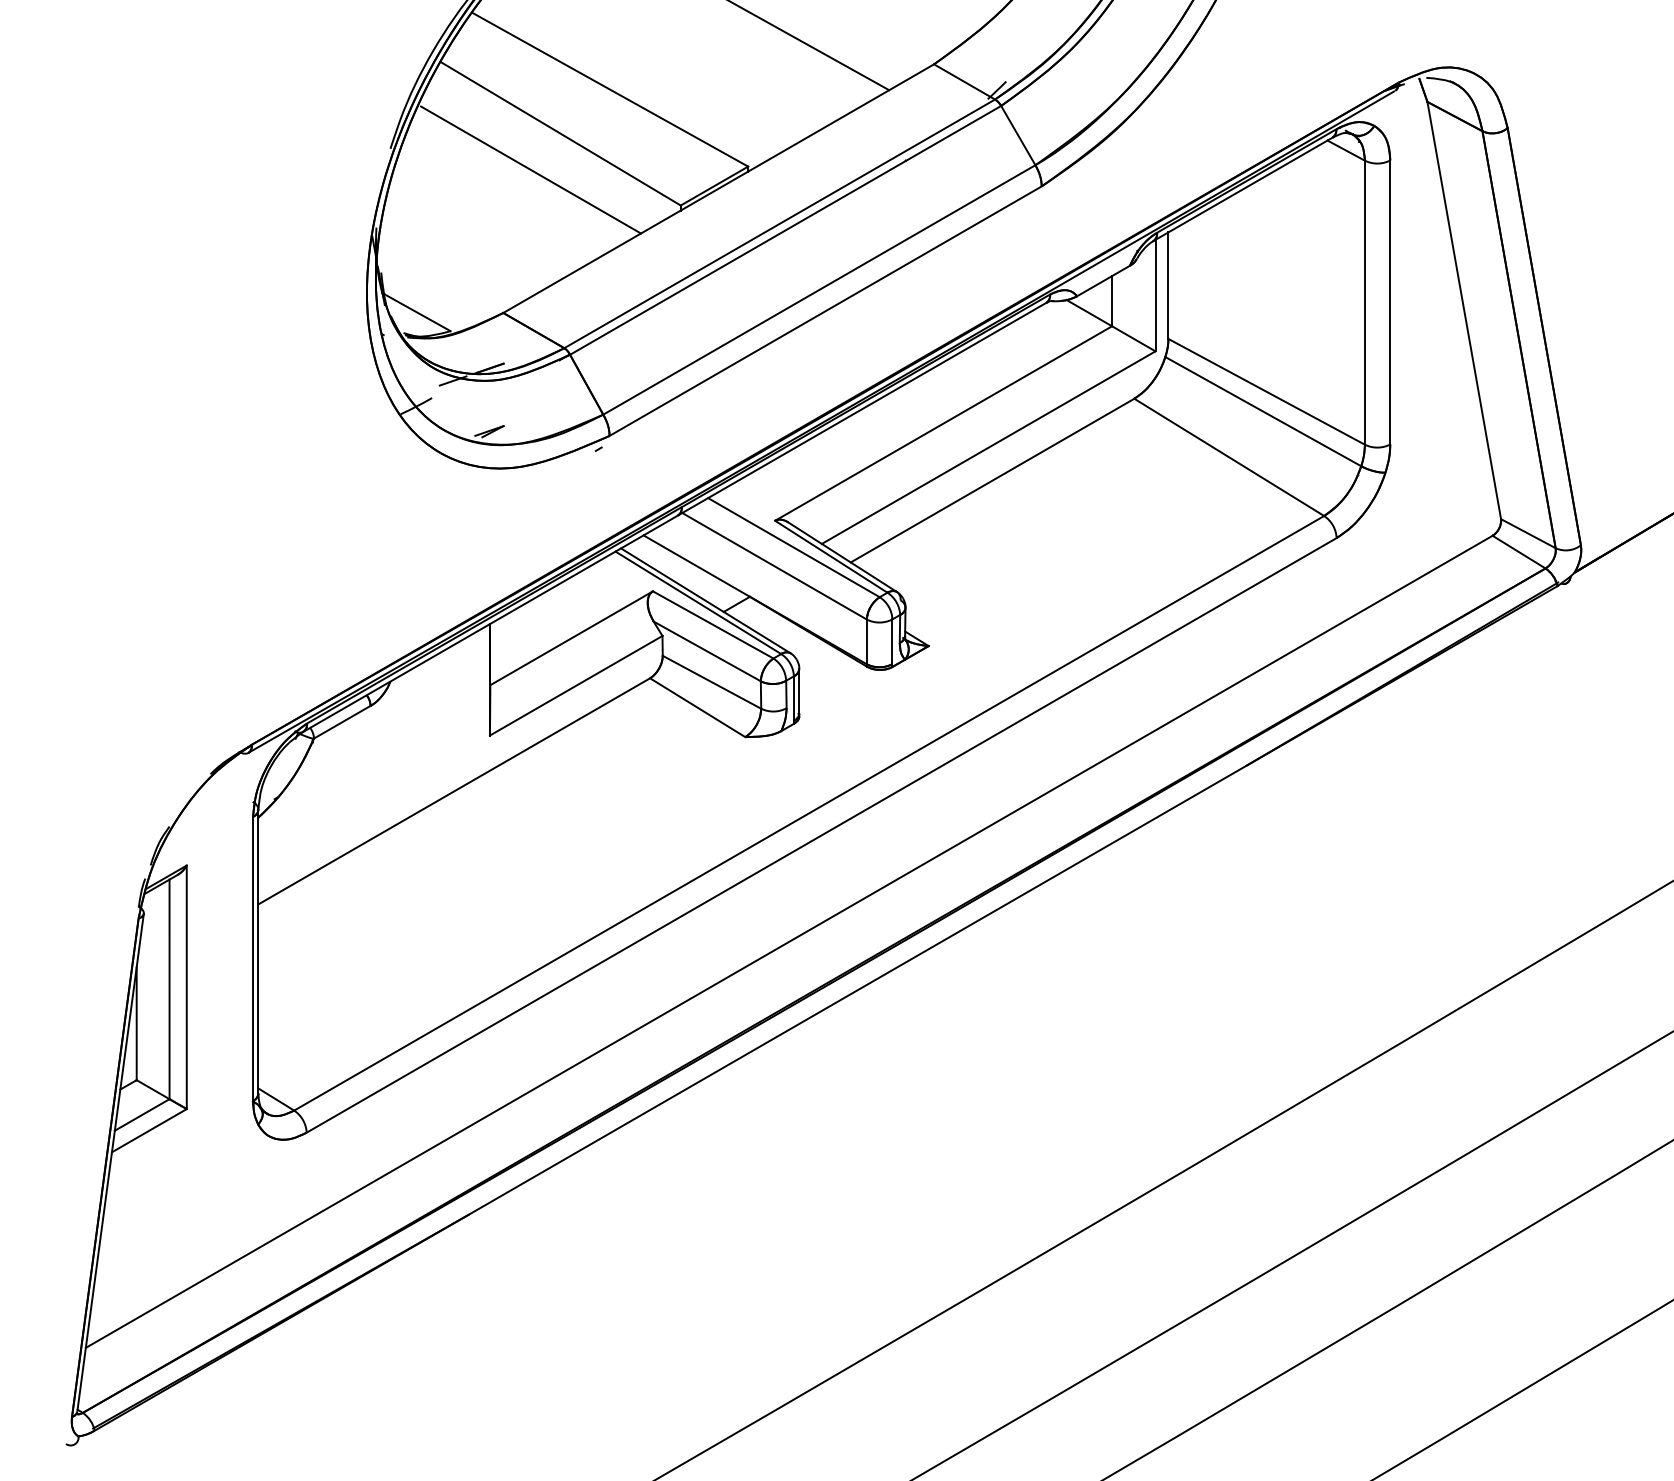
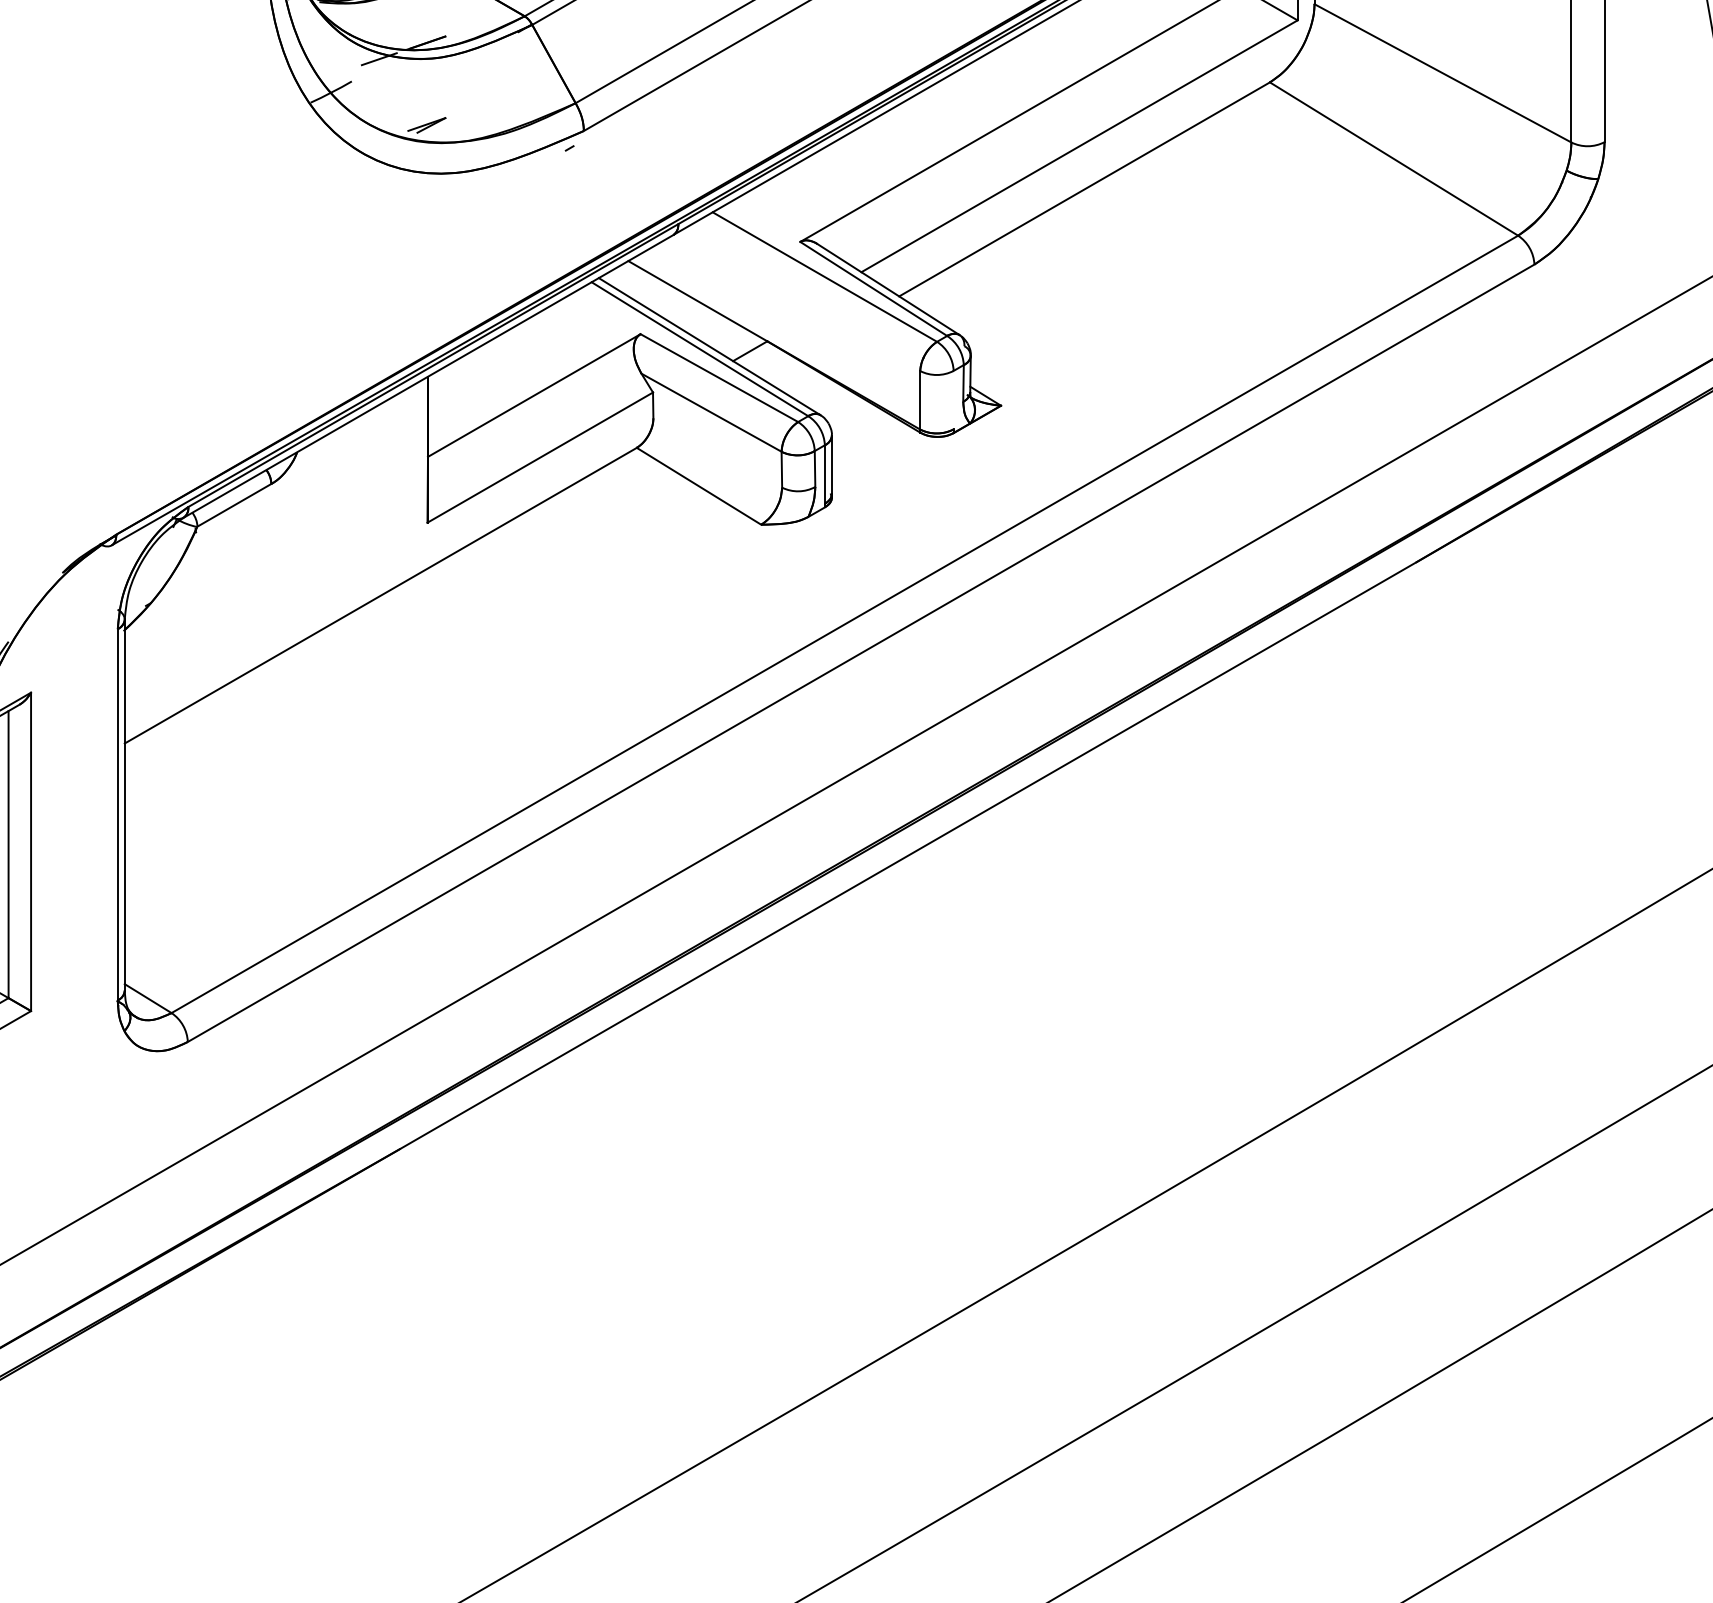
line: (1263, 411) -> (1438, 99), removed
line: (774, 566) -> (799, 301), removed
line: (892, 641) -> (953, 399), removed
line: (711, 681) -> (717, 452), removed

